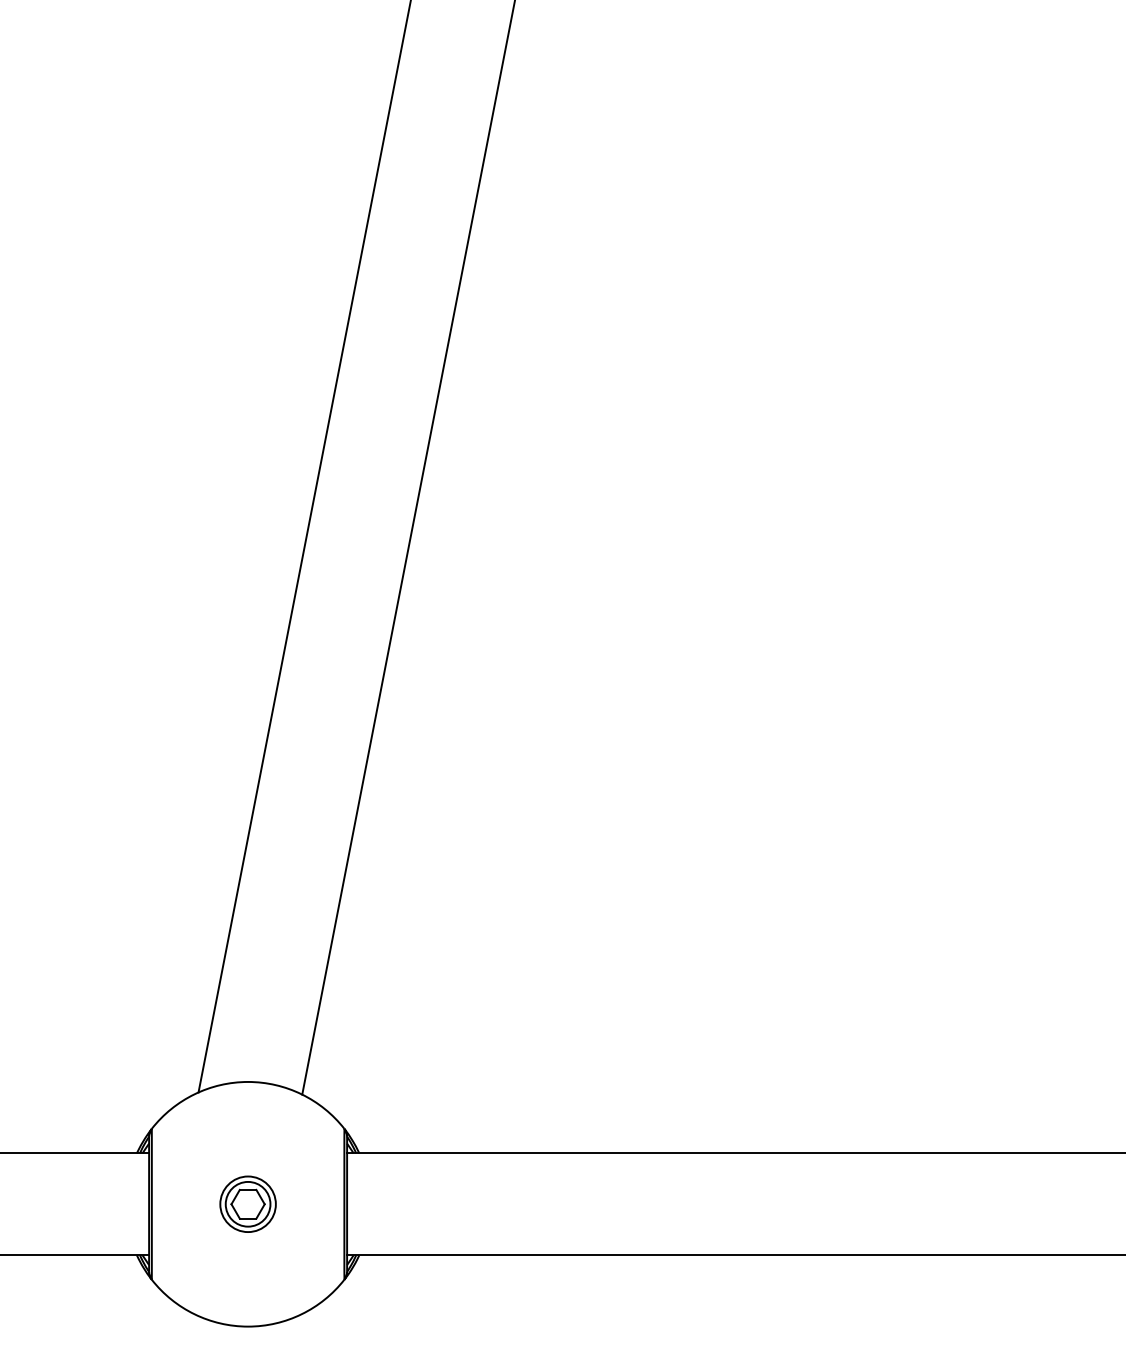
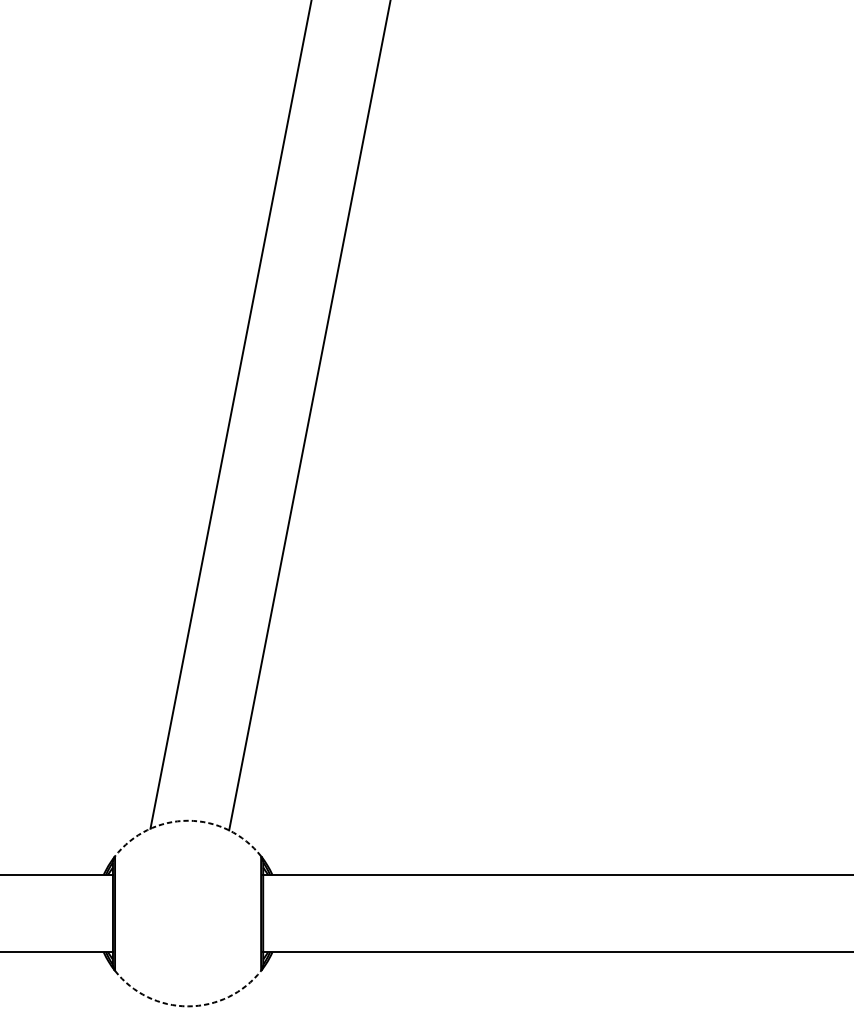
arc: (248, 1081) -> (188, 820), solid -> dashed
part: (247, 1203) -> (187, 912), removed
arc: (248, 1326) -> (188, 1006), solid -> dashed

